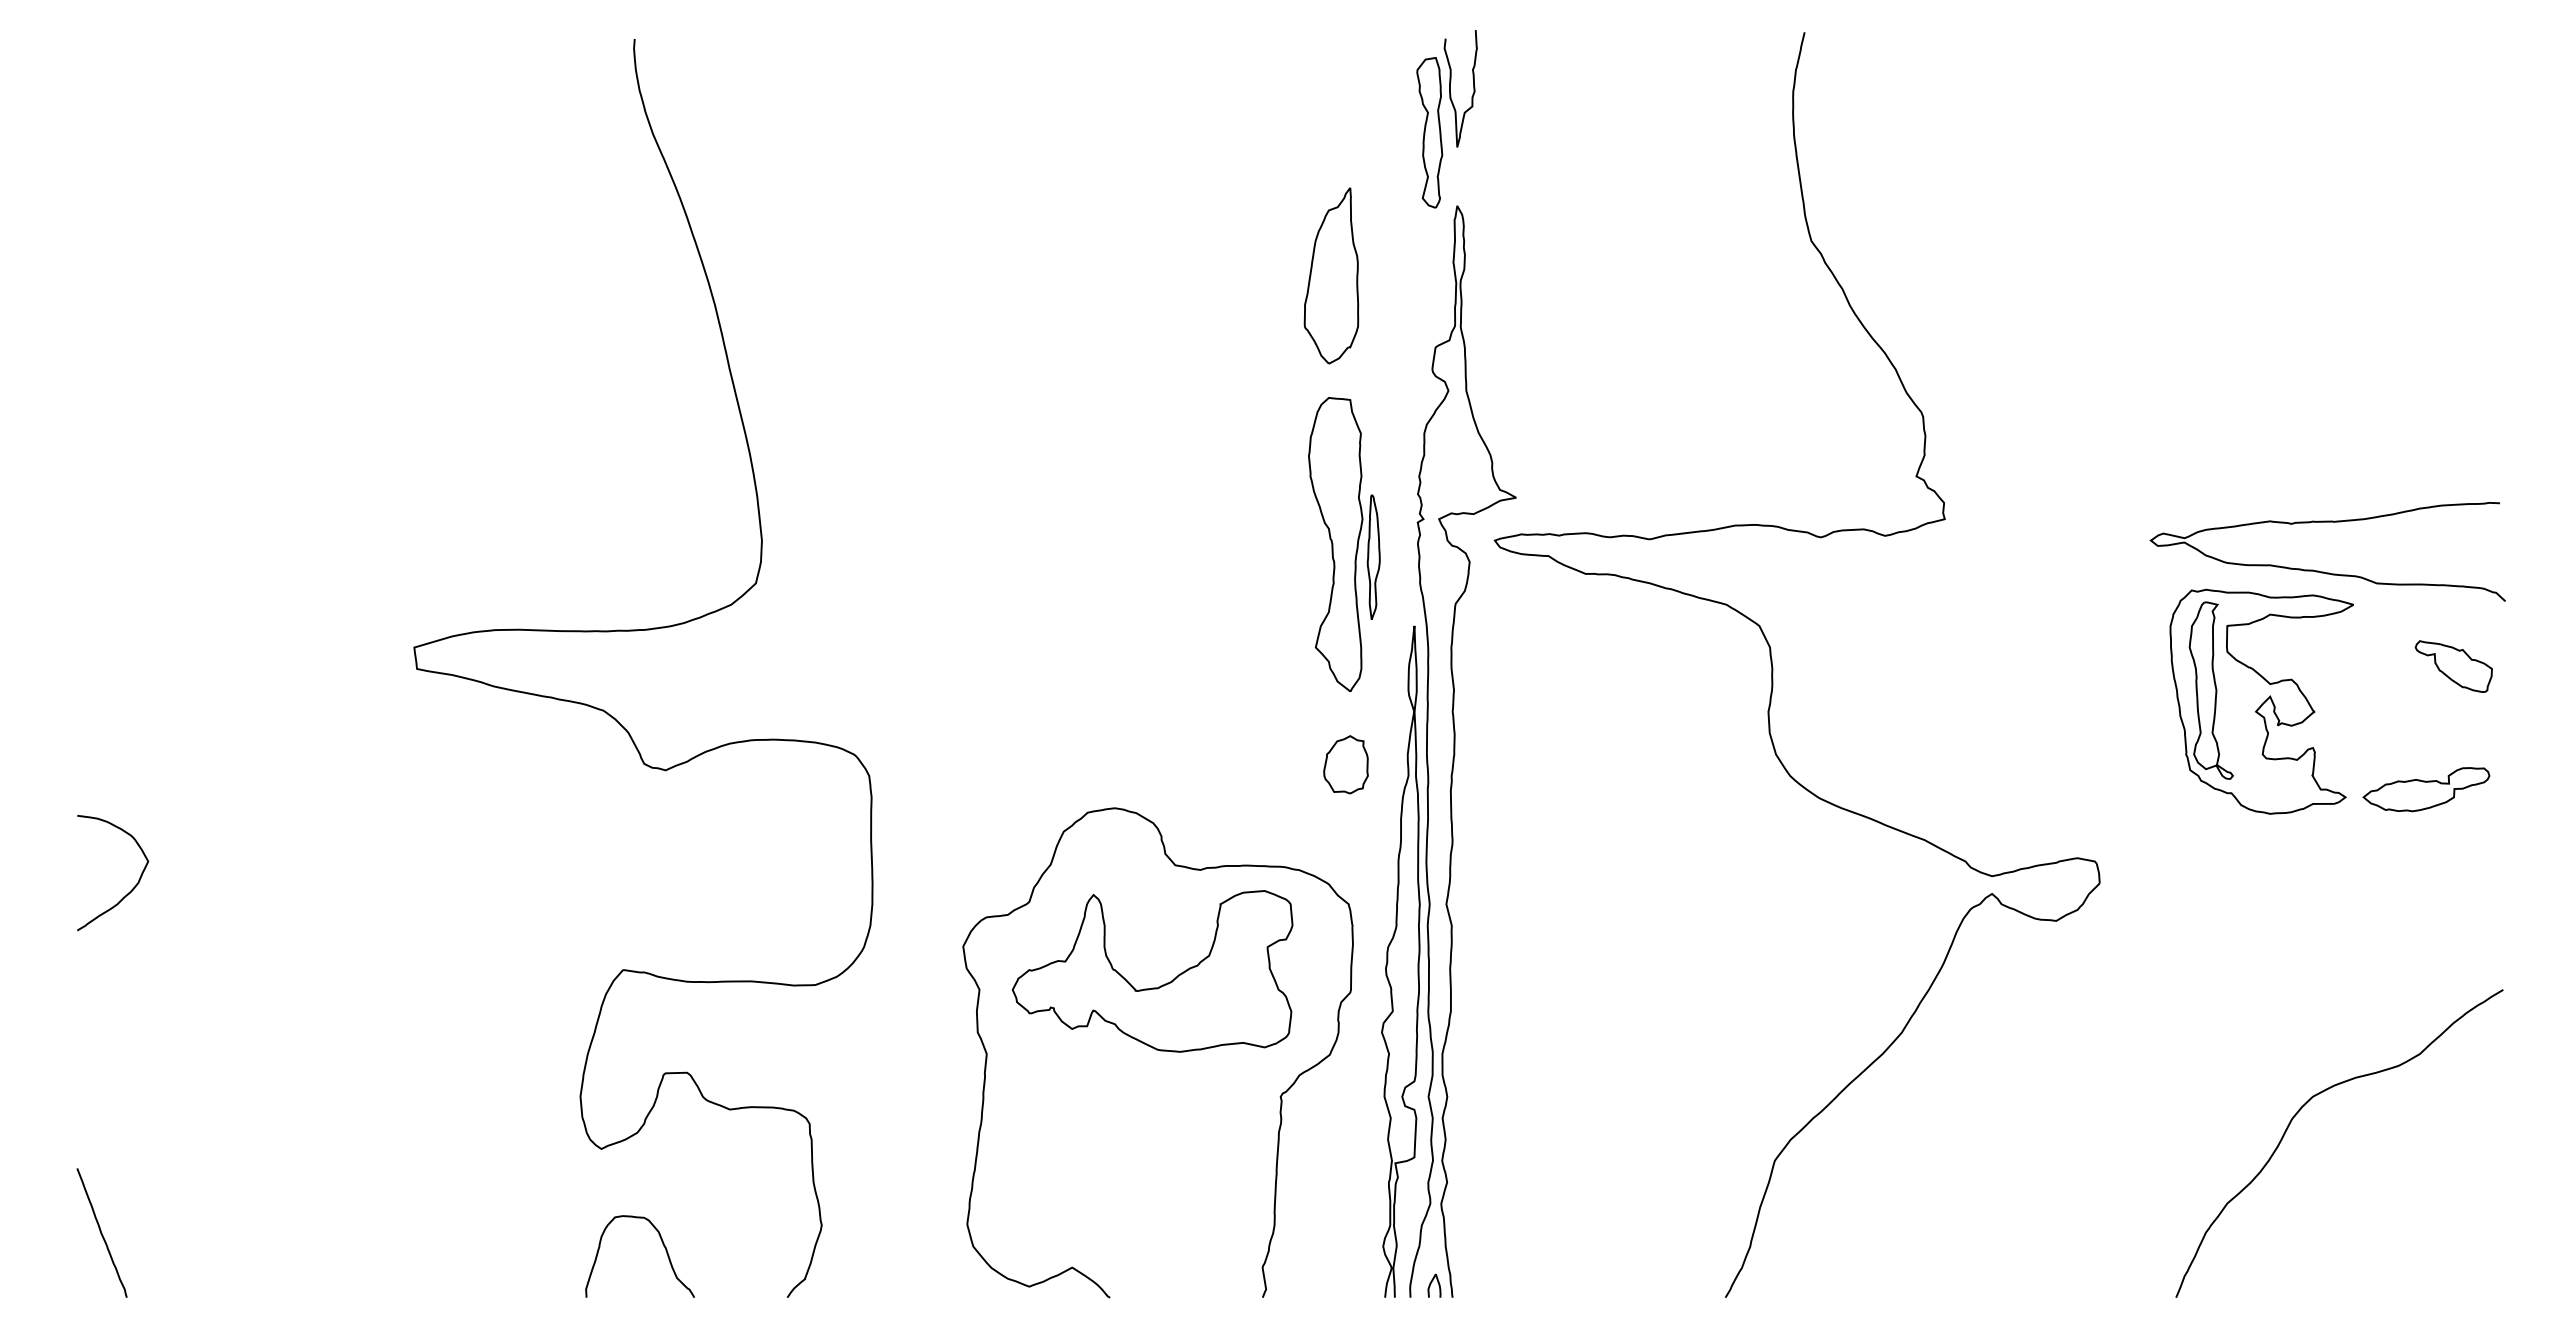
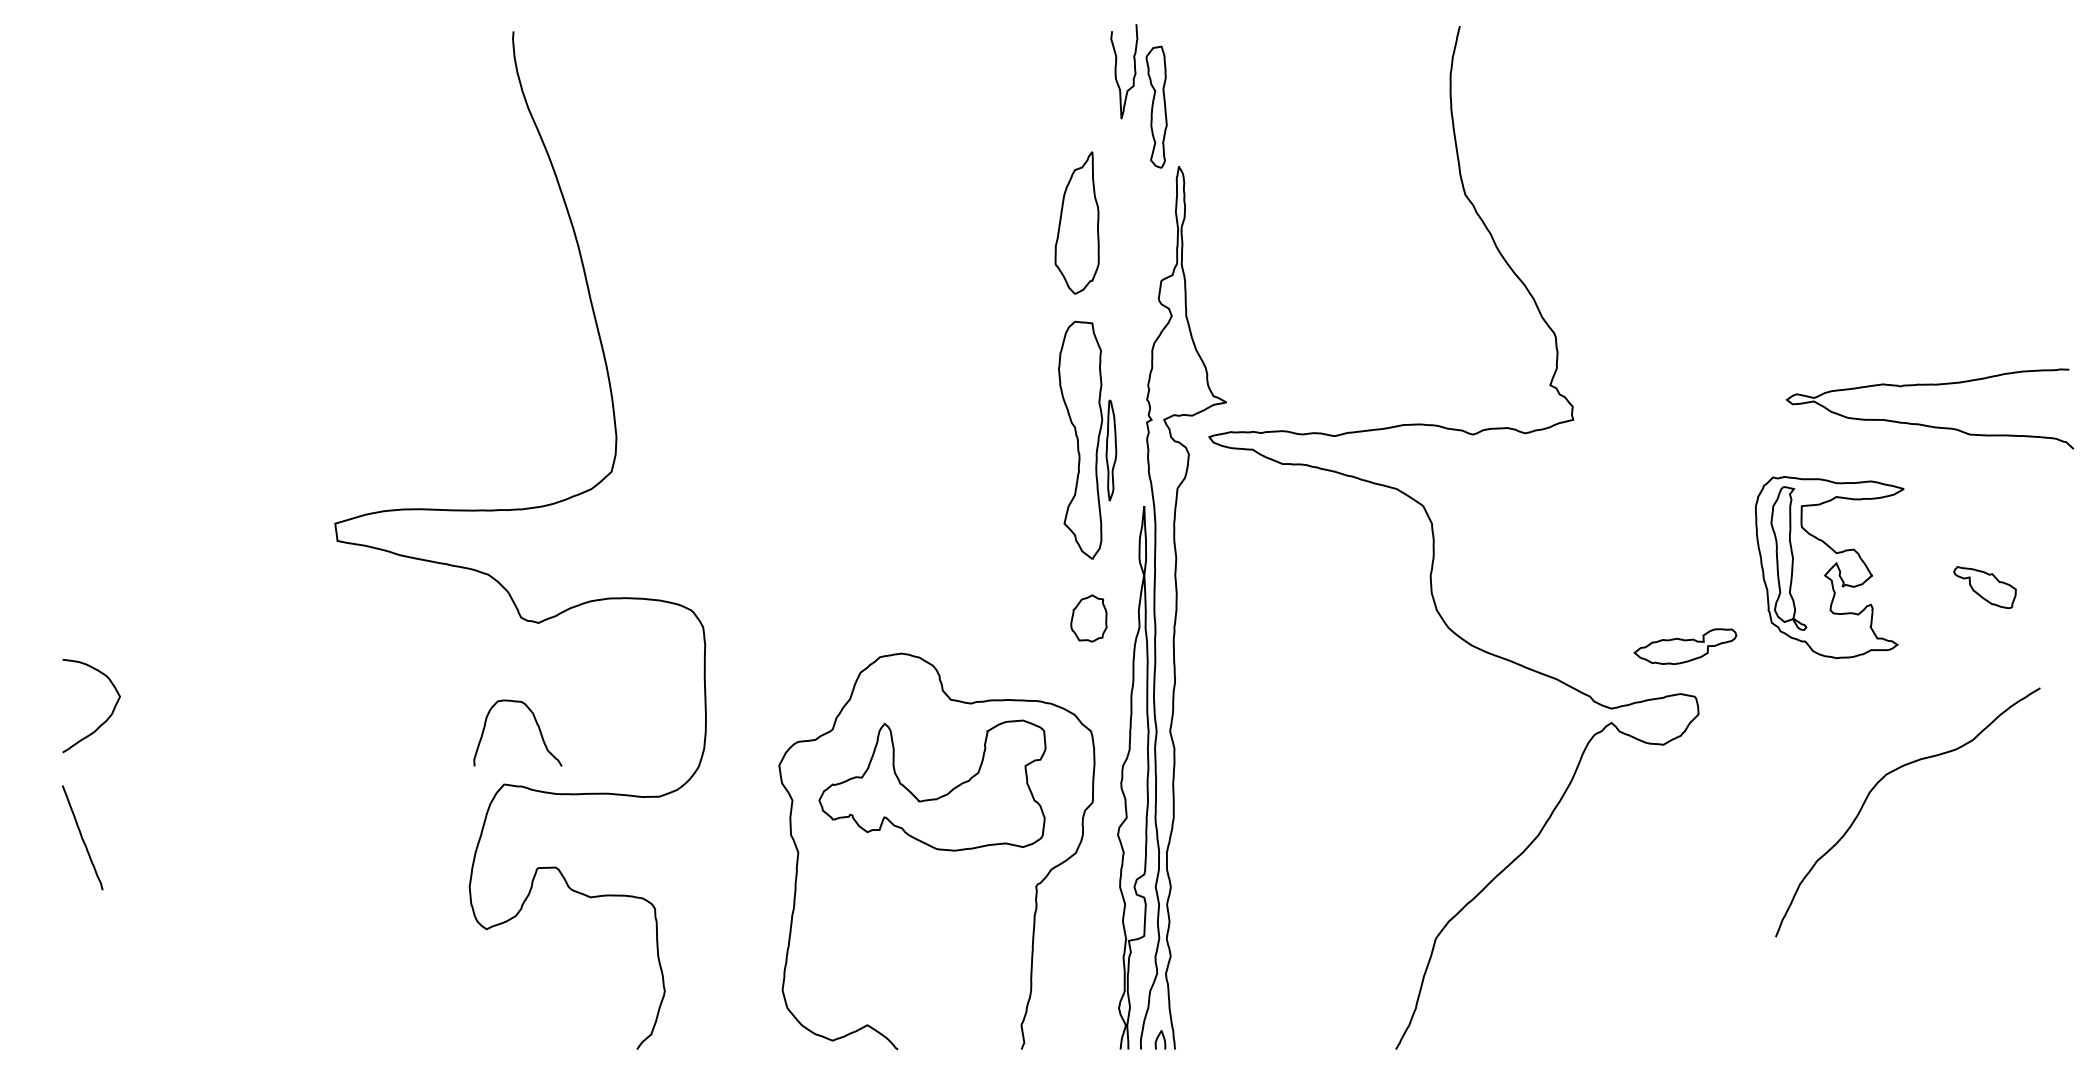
curve: (1450, 88) -> (1116, 71), moved
curve: (2323, 571) -> (1926, 424), moved
part: (2453, 666) -> (1984, 587), moved
part: (2426, 789) -> (1685, 646), moved
curve: (2304, 1106) -> (1879, 782), moved
curve: (101, 1232) -> (82, 837), moved
curve: (662, 1244) -> (536, 723), moved

